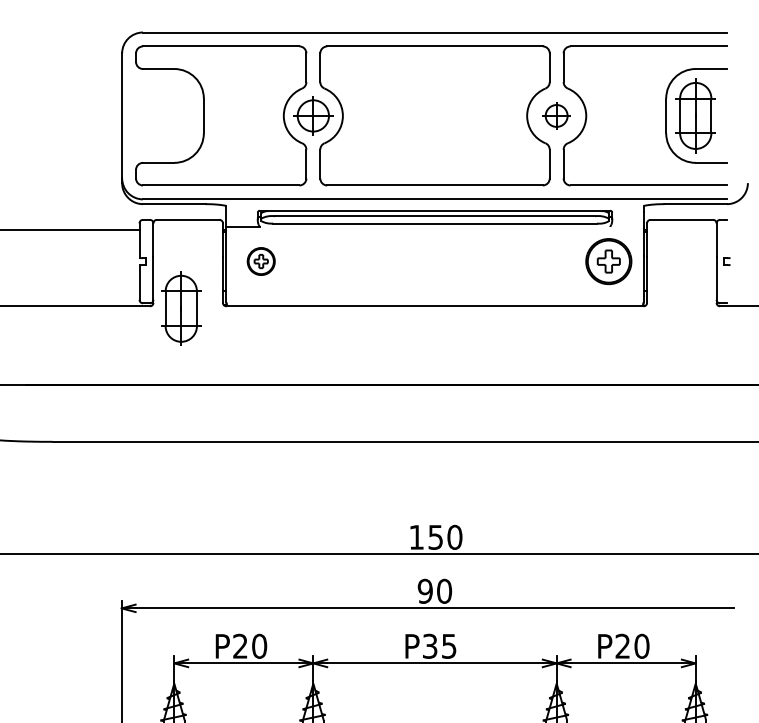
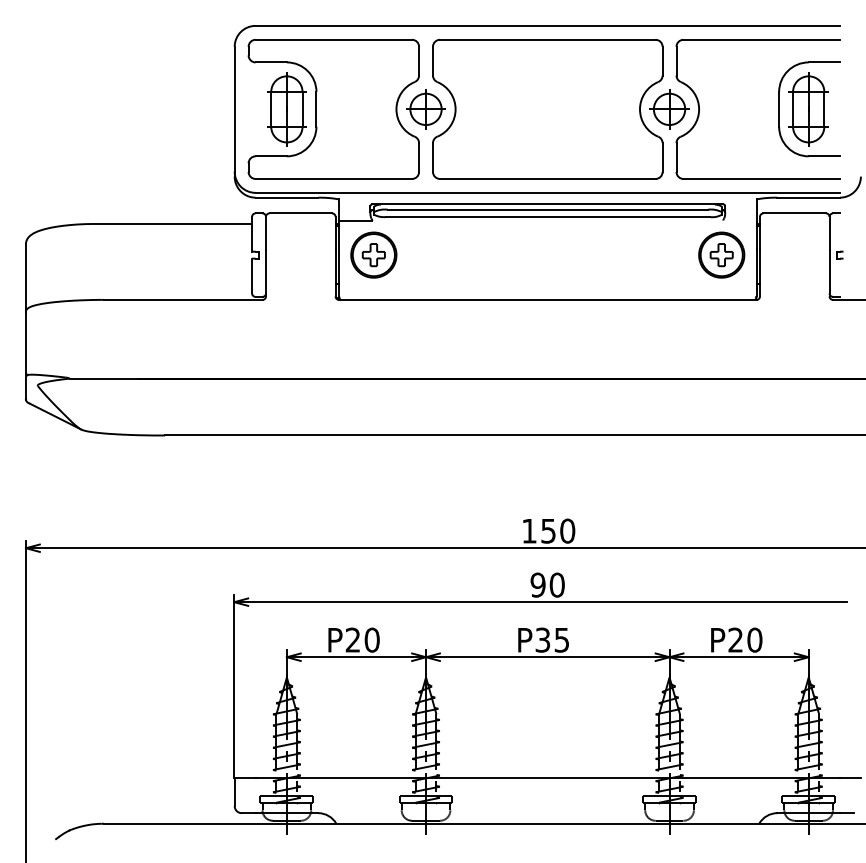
part: (556, 116) -> (669, 109), size x1.43
part: (260, 260) -> (373, 254), size x1.67
part: (180, 308) -> (286, 109), moved

